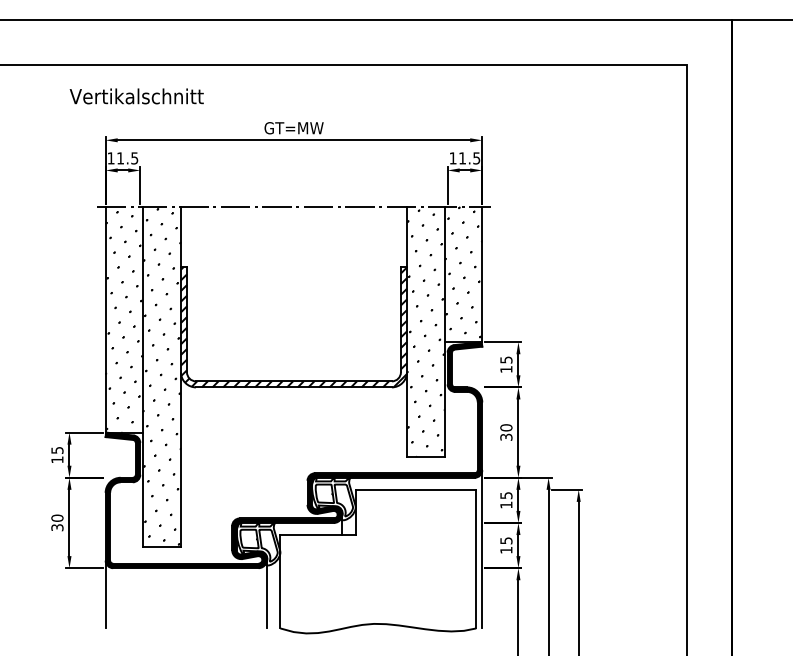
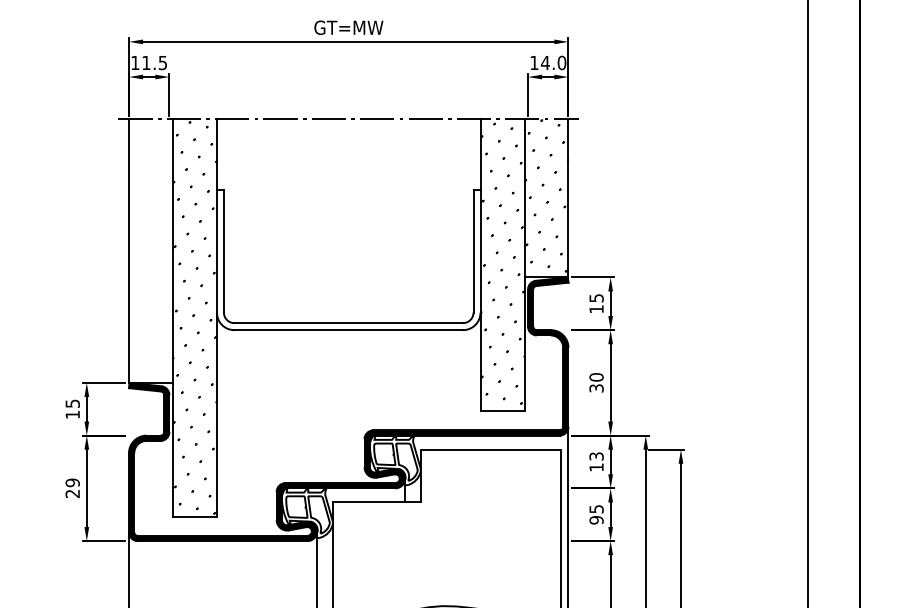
text: (469, 158) -> (553, 63), 11.5 -> 14.0
hatch: (124, 321) -> (151, 253), removed
hatch: (293, 326) -> (348, 259), removed
text: (505, 495) -> (595, 456), 15 -> 13
text: (57, 522) -> (72, 487), 30 -> 29
text: (506, 549) -> (596, 519), 15 -> 95

